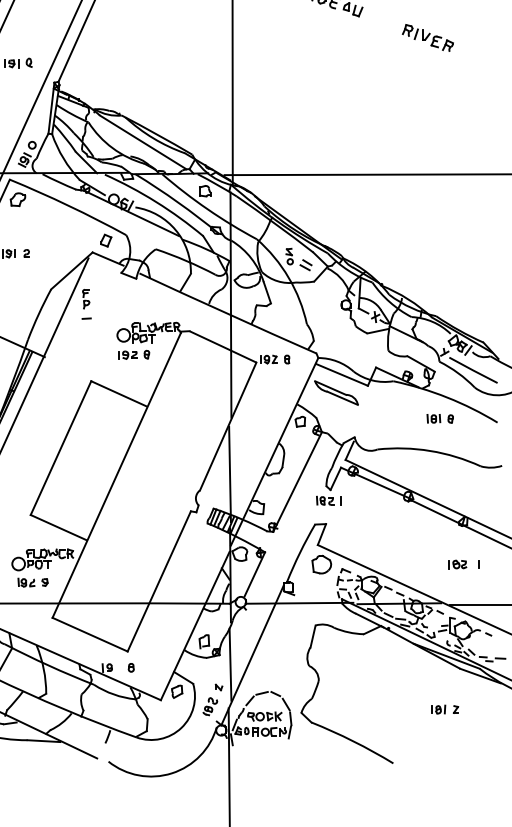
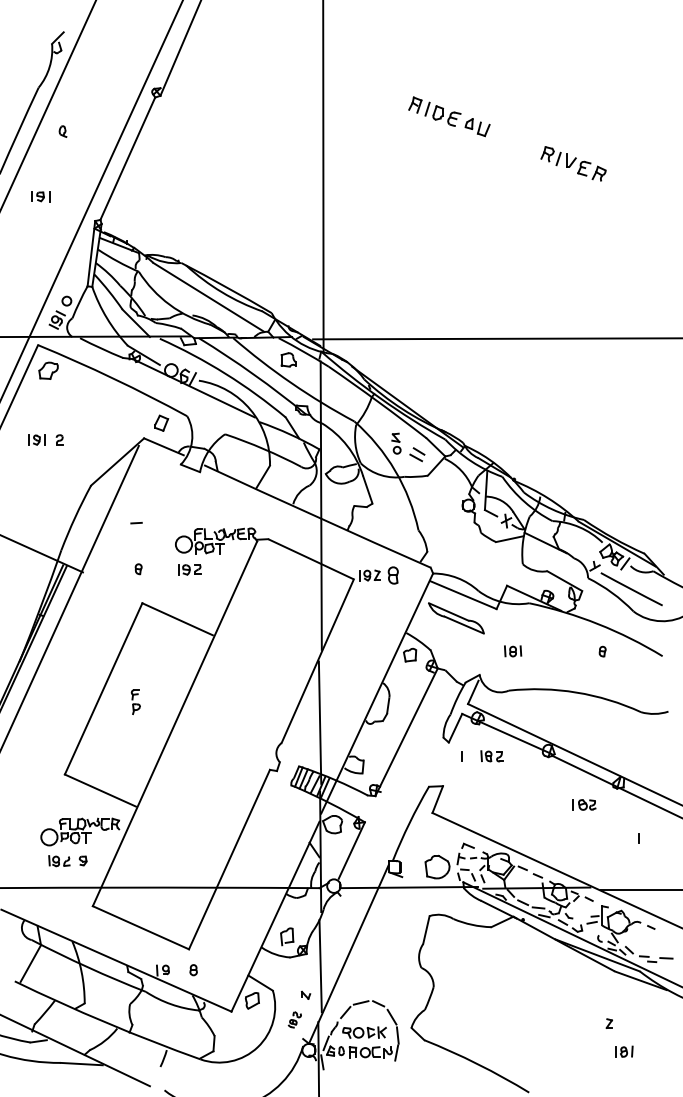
part: (28, 62) -> (62, 131), moved
part: (85, 298) -> (135, 701), moved
part: (146, 354) -> (138, 569), moved
part: (286, 359) -> (392, 575), size x1.6
part: (434, 418) -> (513, 651), moved
part: (324, 500) -> (491, 756), moved
part: (321, 564) -> (437, 866), moved
part: (457, 564) -> (584, 804), moved
part: (210, 706) -> (294, 1019), size x0.7
part: (438, 709) -> (624, 1051), moved

